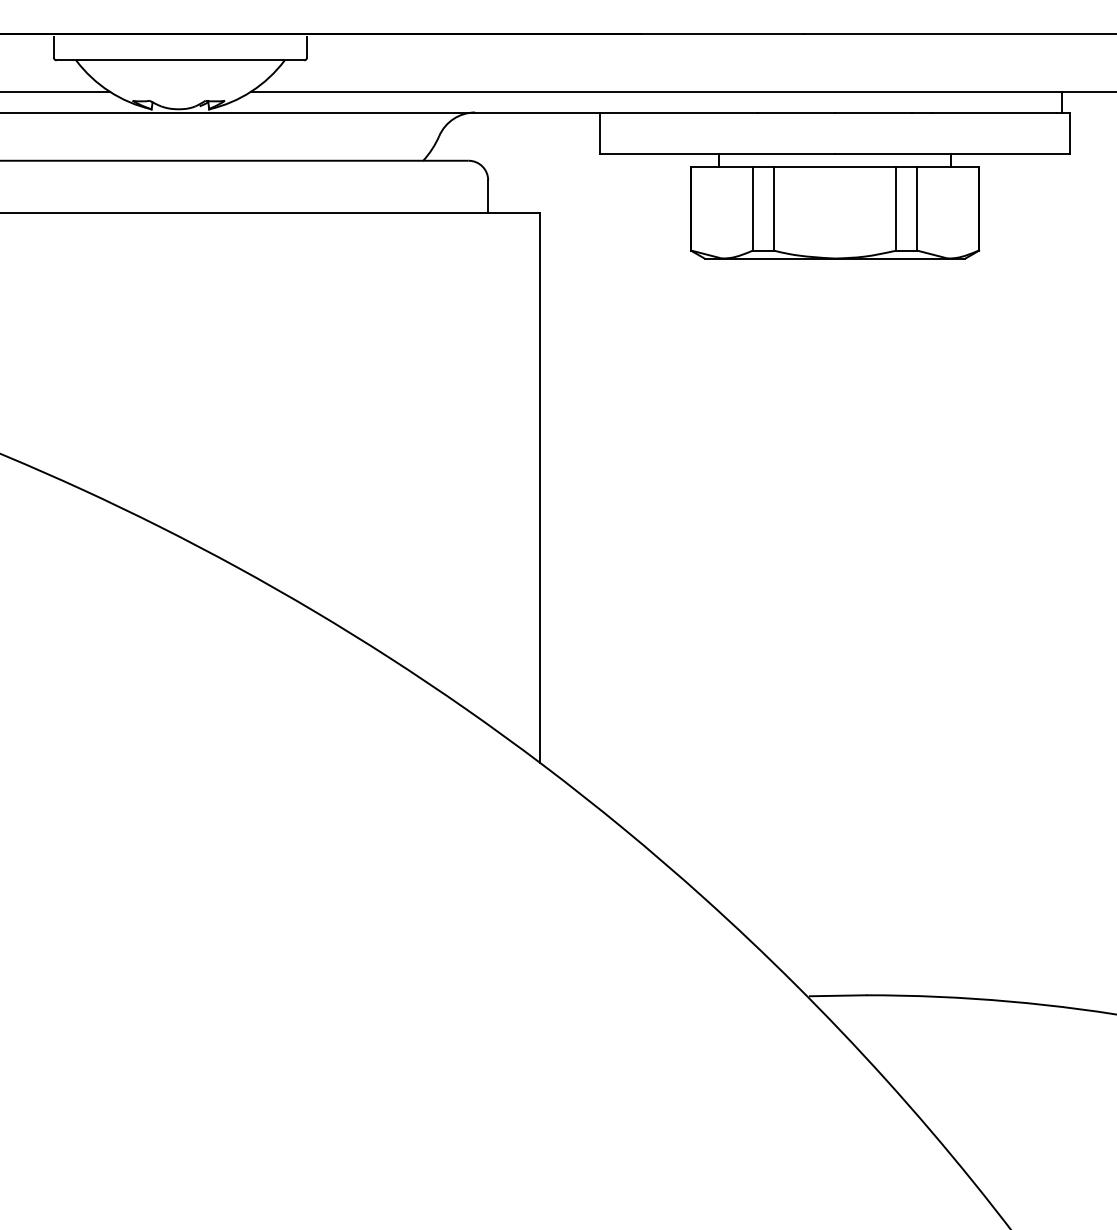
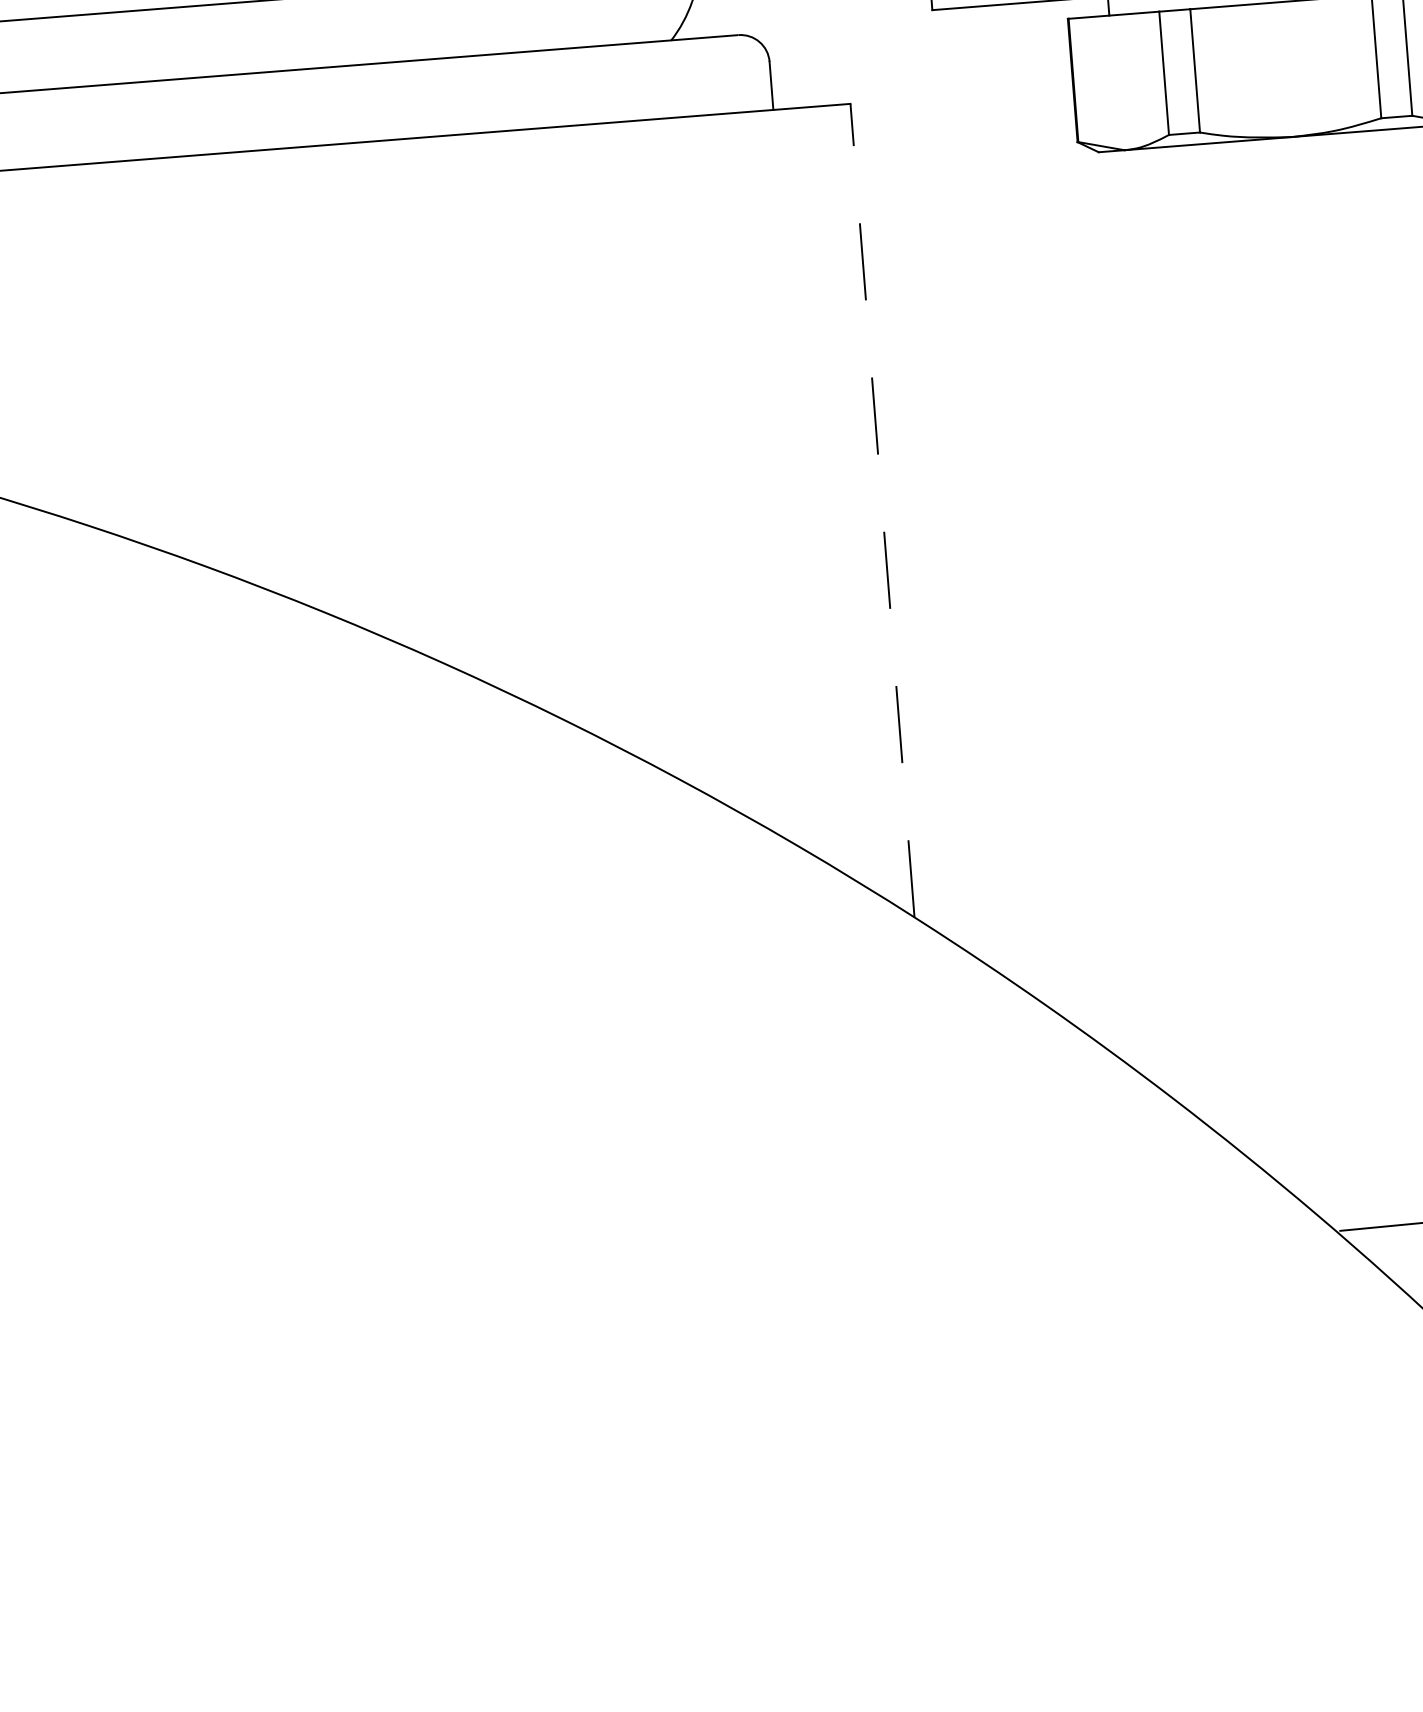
line: (540, 487) -> (882, 509), solid -> dashed

